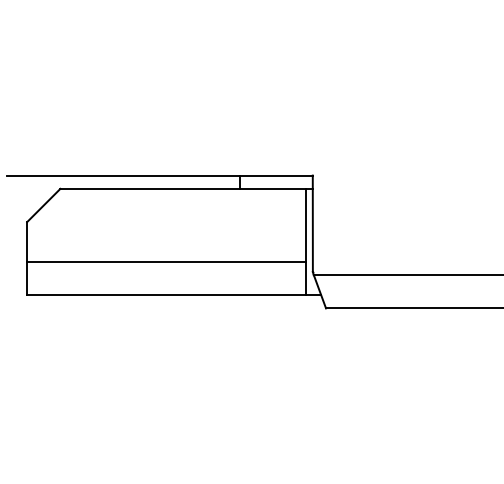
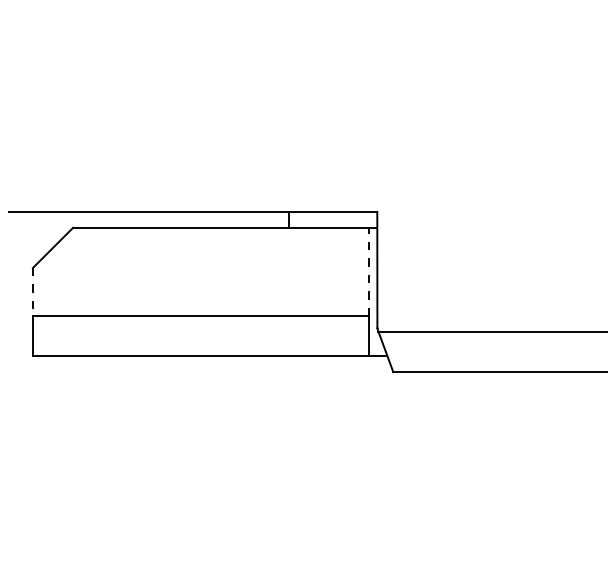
line: (306, 225) -> (369, 272), solid -> dashed
line: (27, 241) -> (33, 291), solid -> dashed

